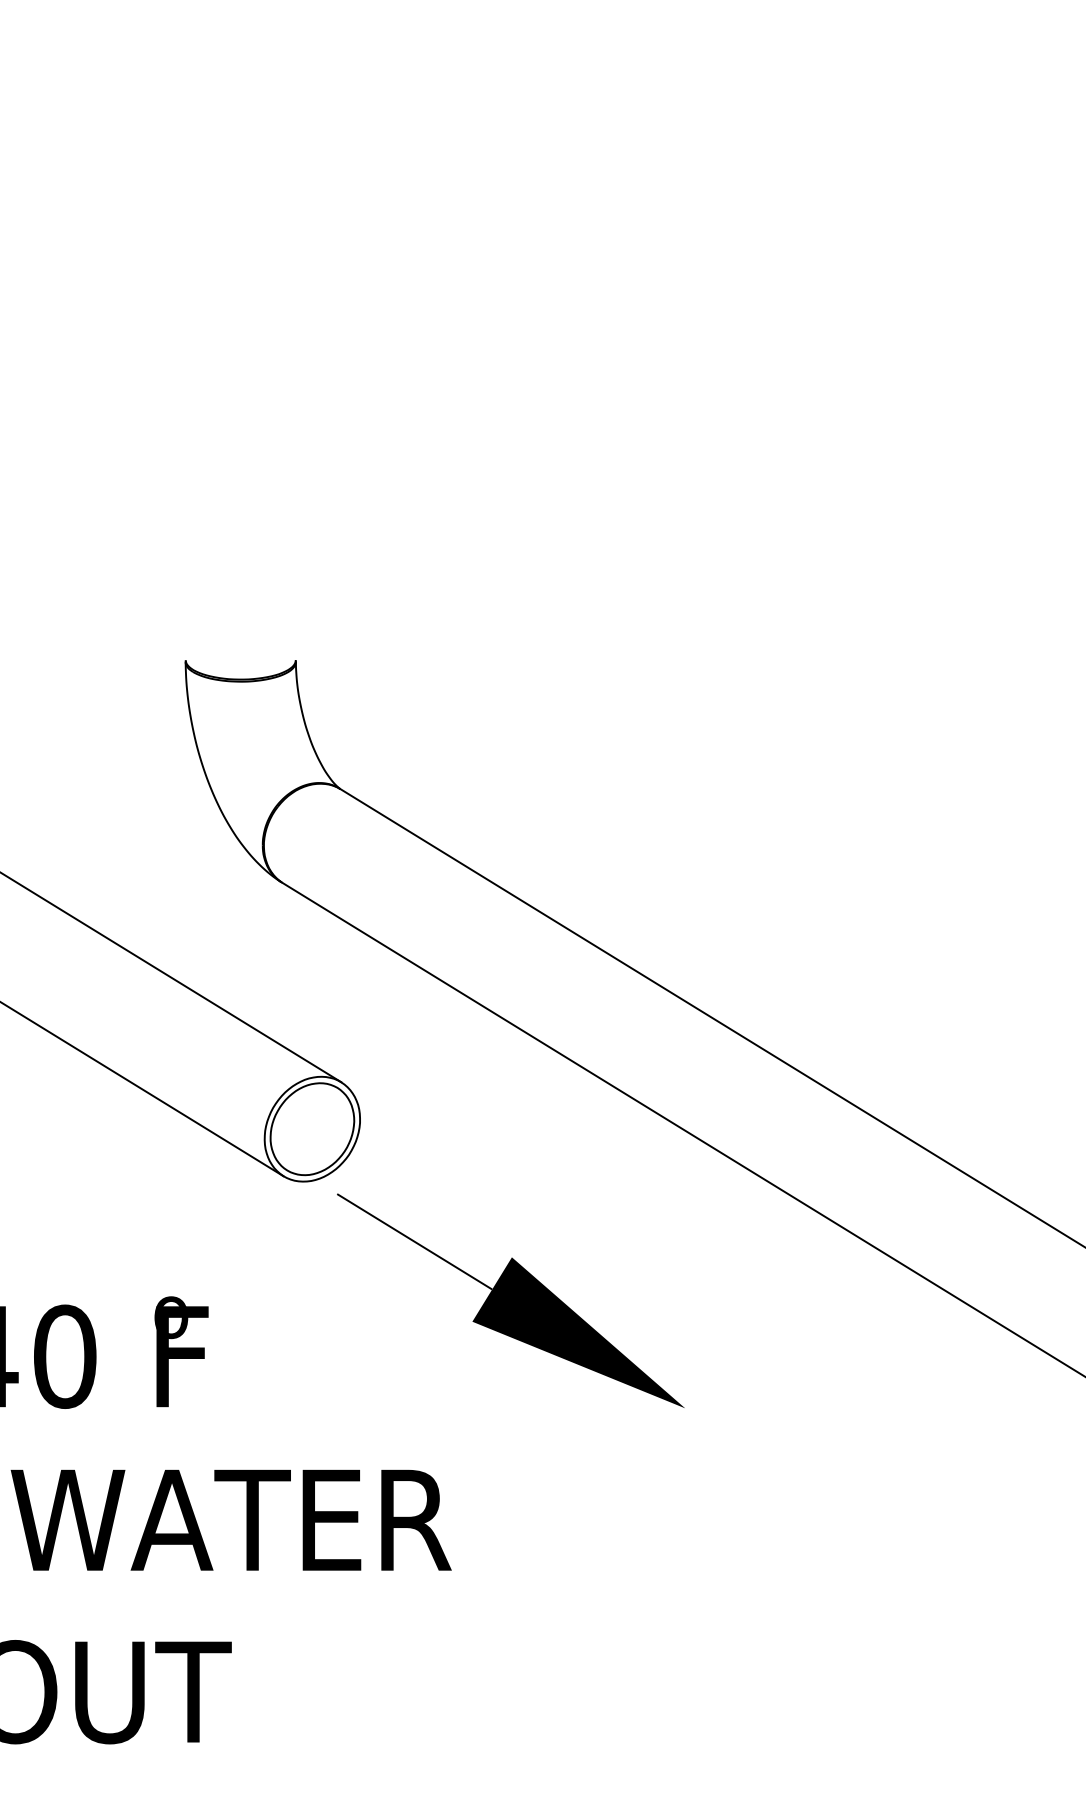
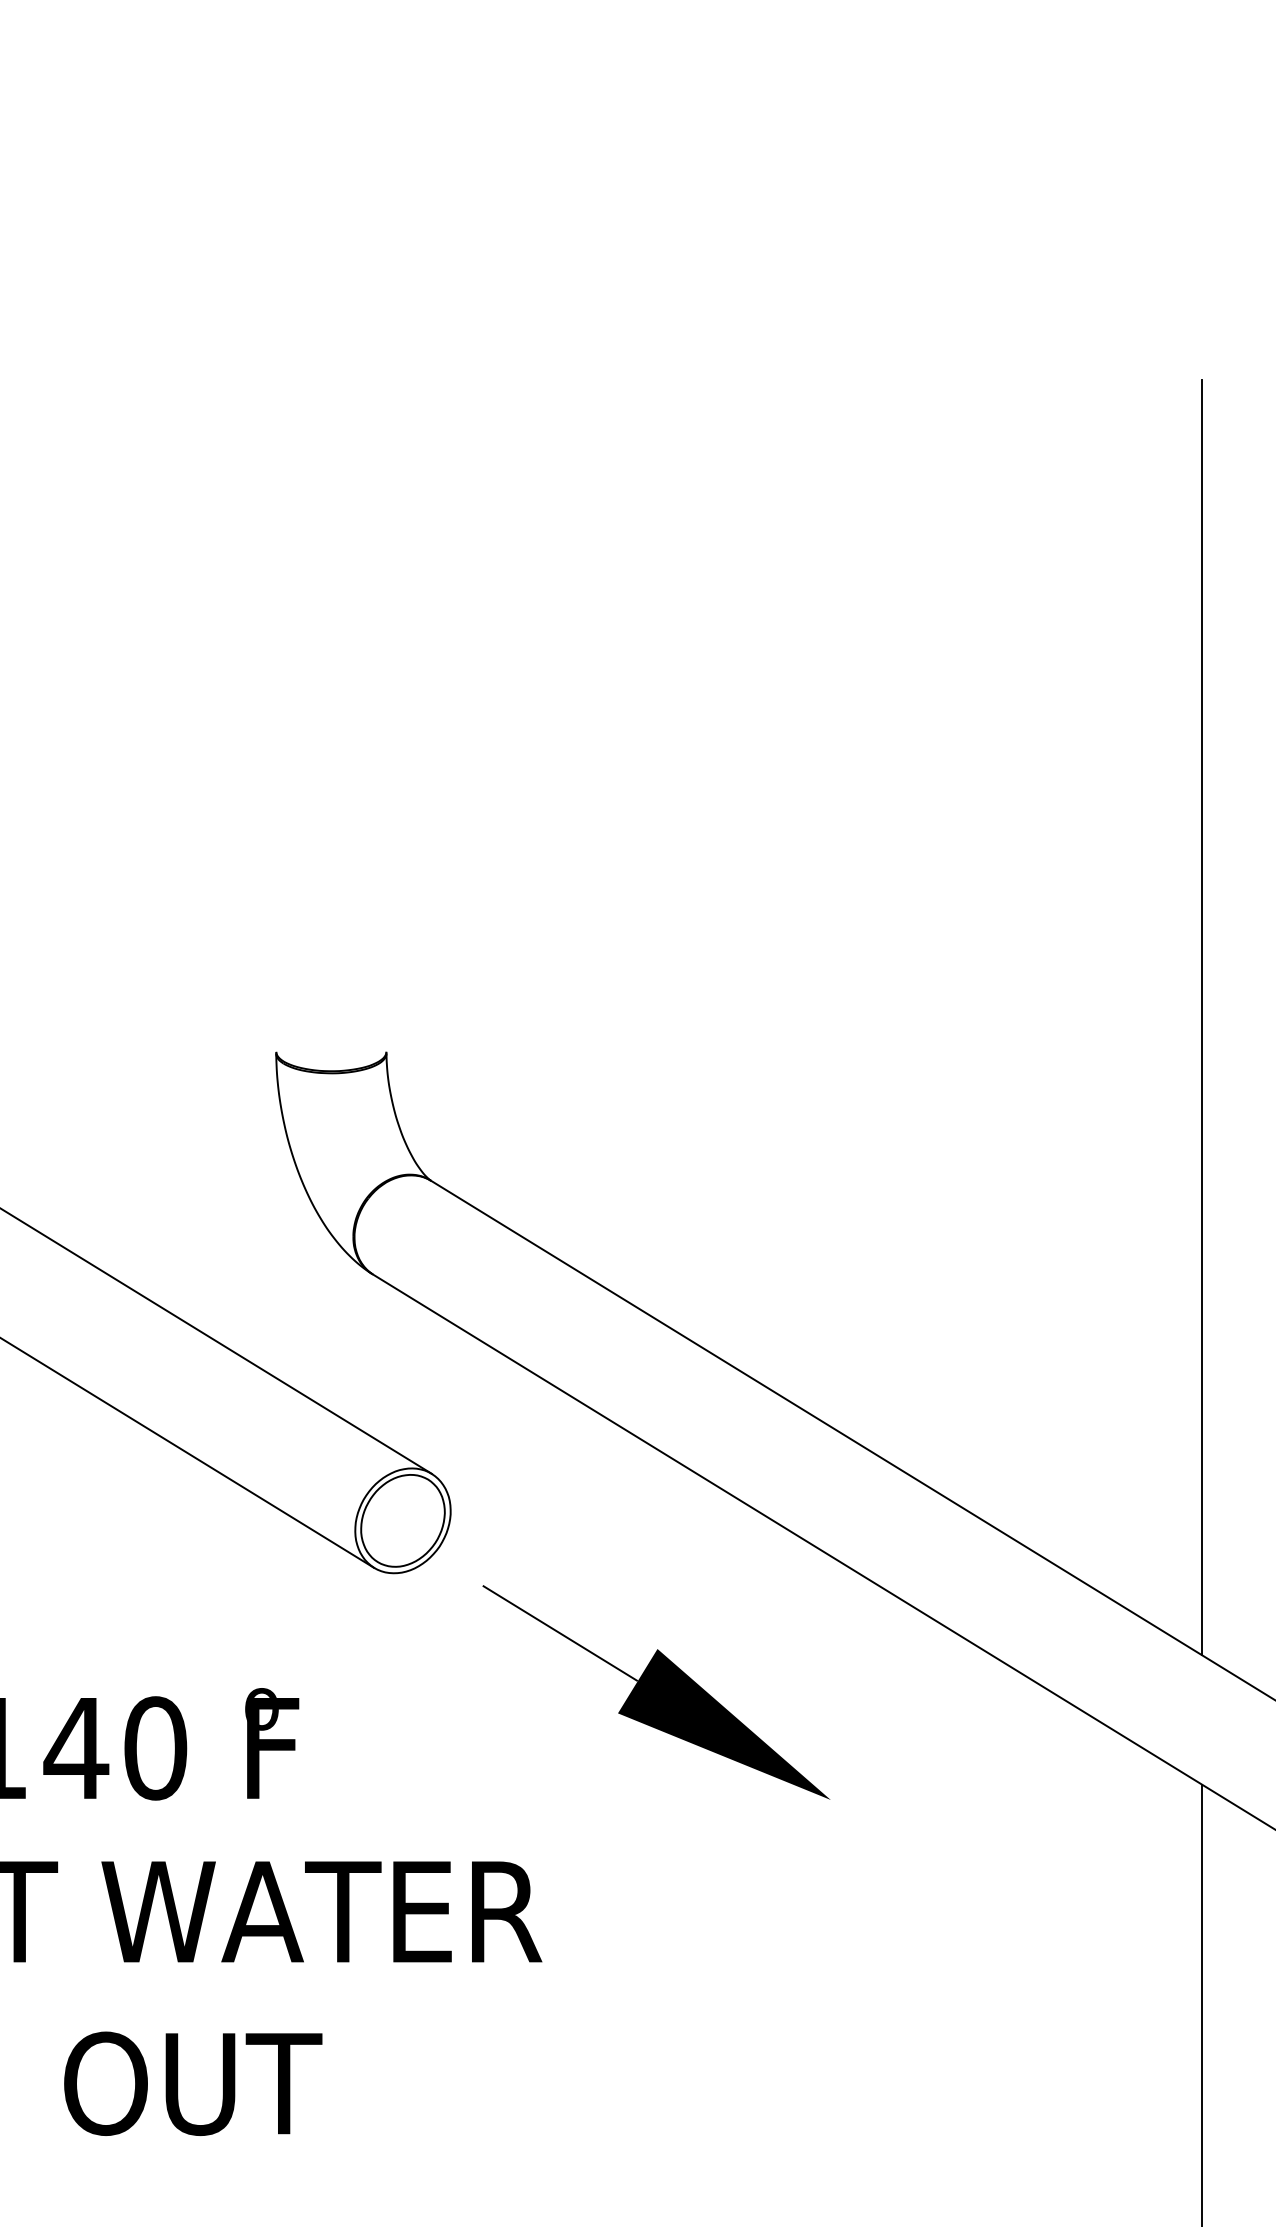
part: (510, 1300) -> (656, 1692), moved

